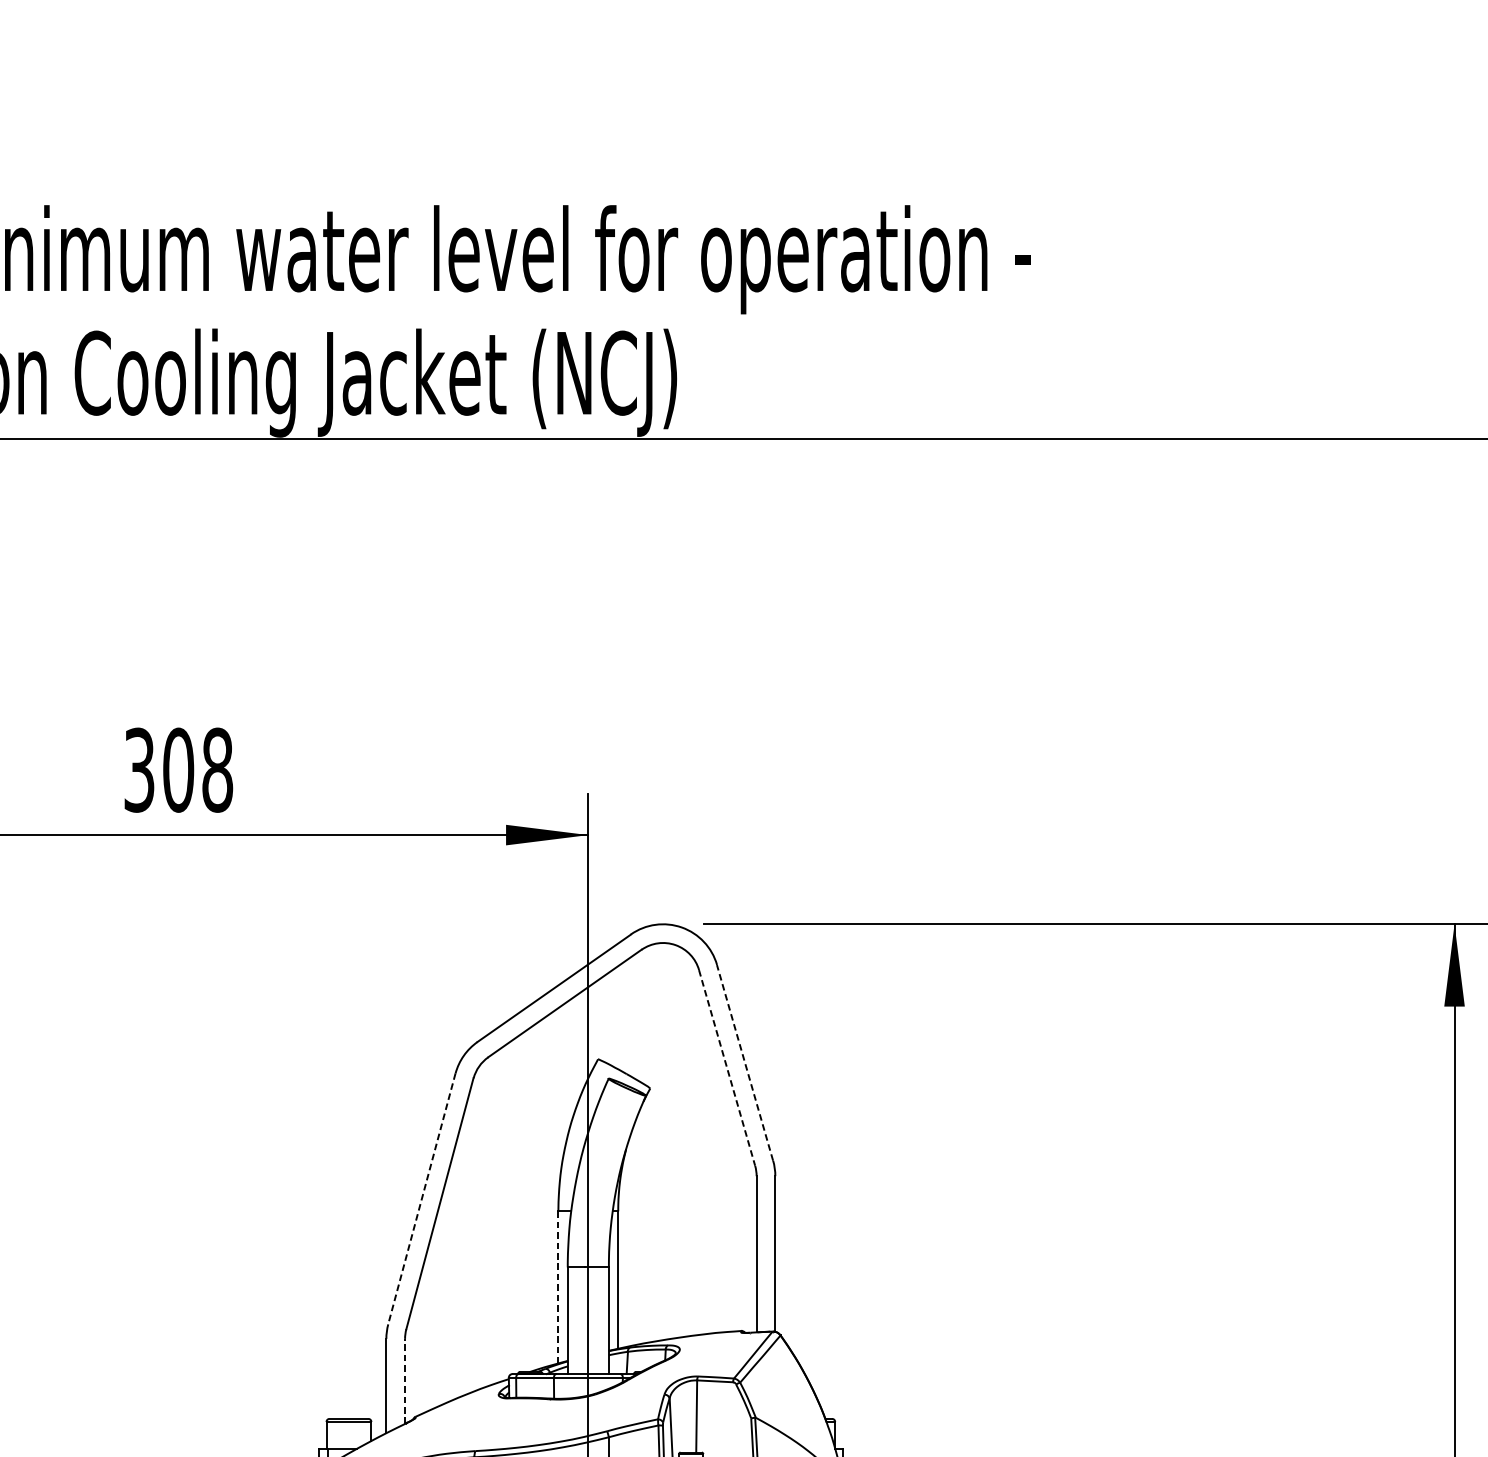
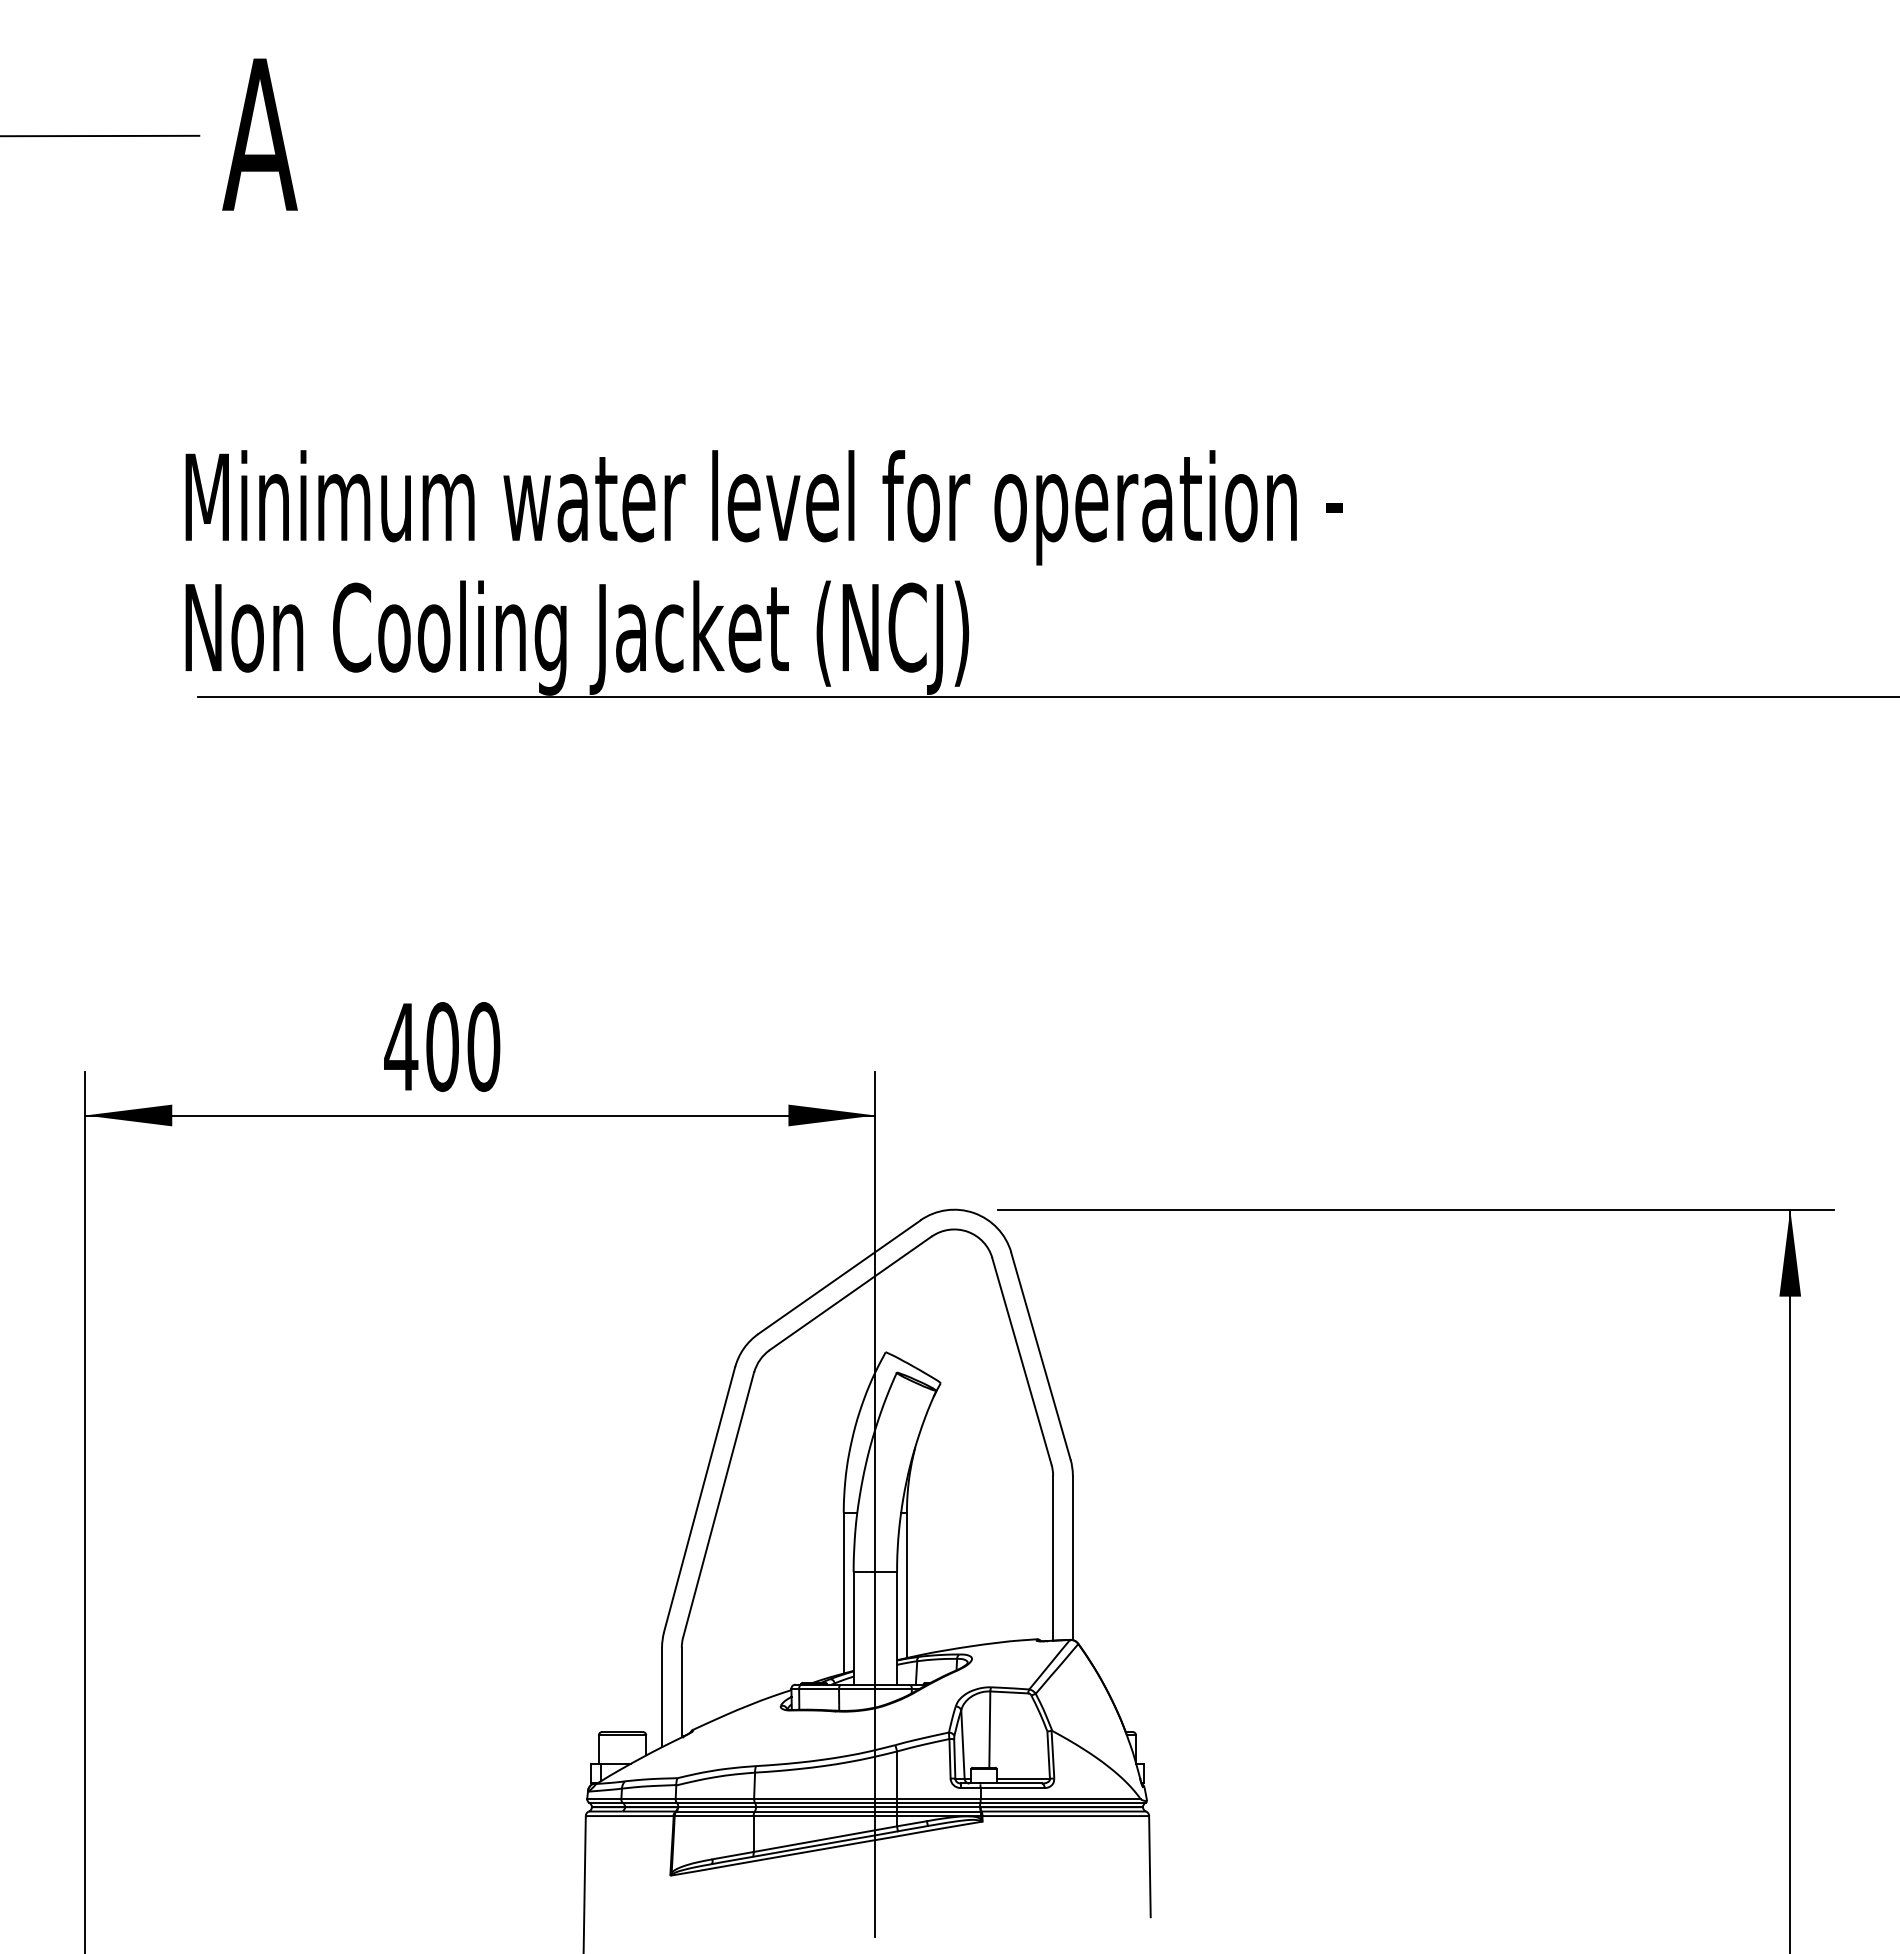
text: (178, 769) -> (442, 1046), 308 -> 400
line: (744, 1062) -> (1040, 1355), dashed -> solid
line: (727, 1068) -> (1022, 1361), dashed -> solid
line: (421, 1199) -> (699, 1500), dashed -> solid
line: (558, 1287) -> (843, 1593), dashed -> solid
line: (404, 1381) -> (681, 1692), dashed -> solid

